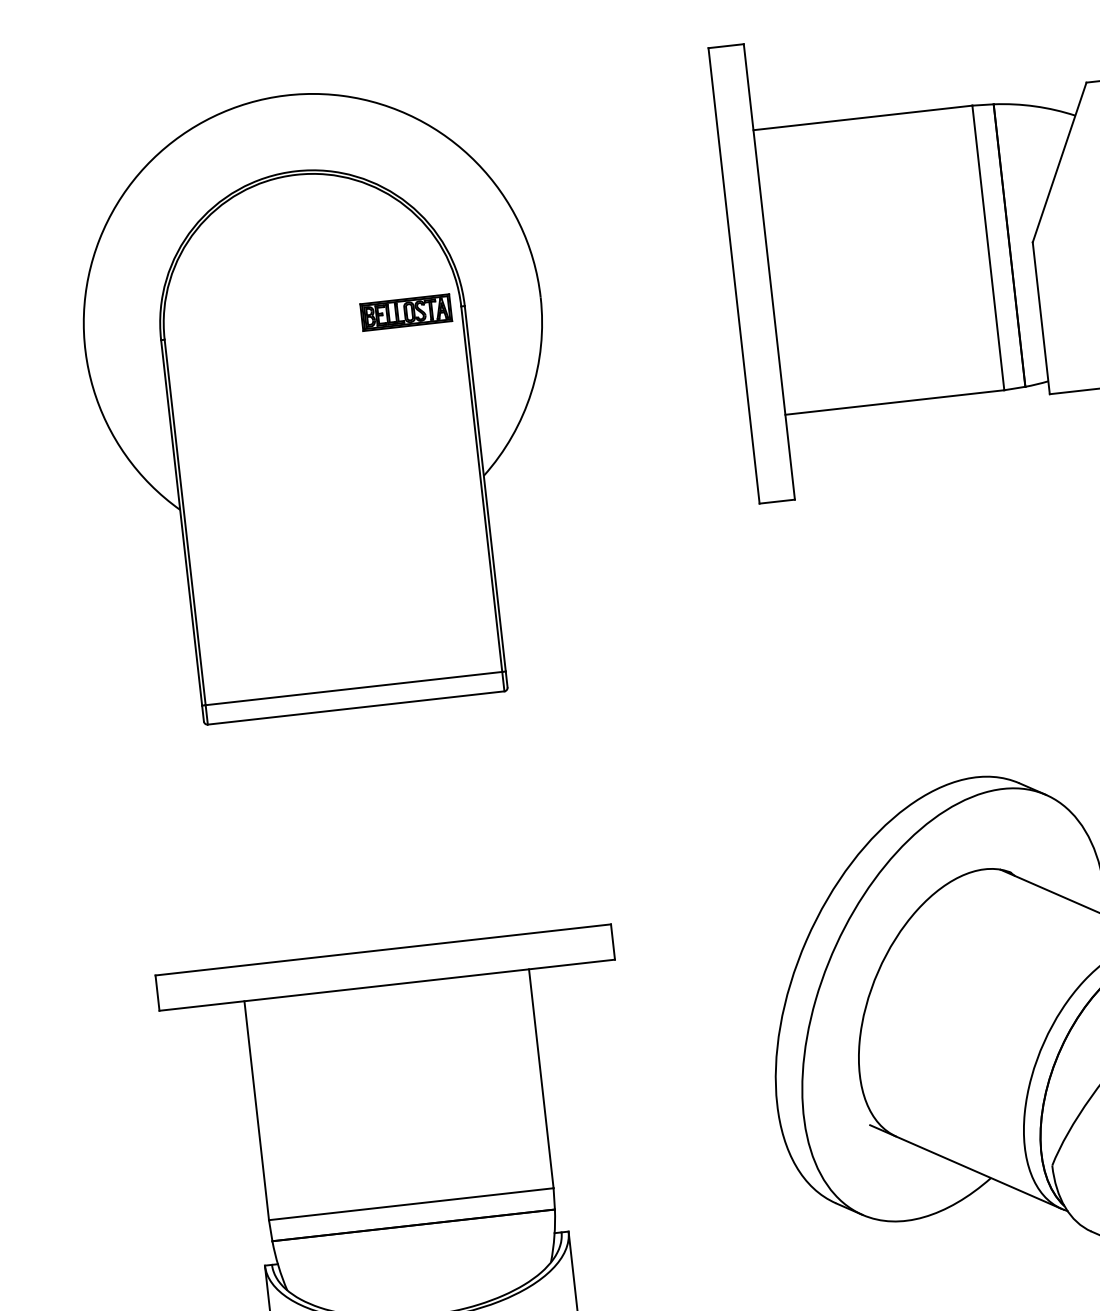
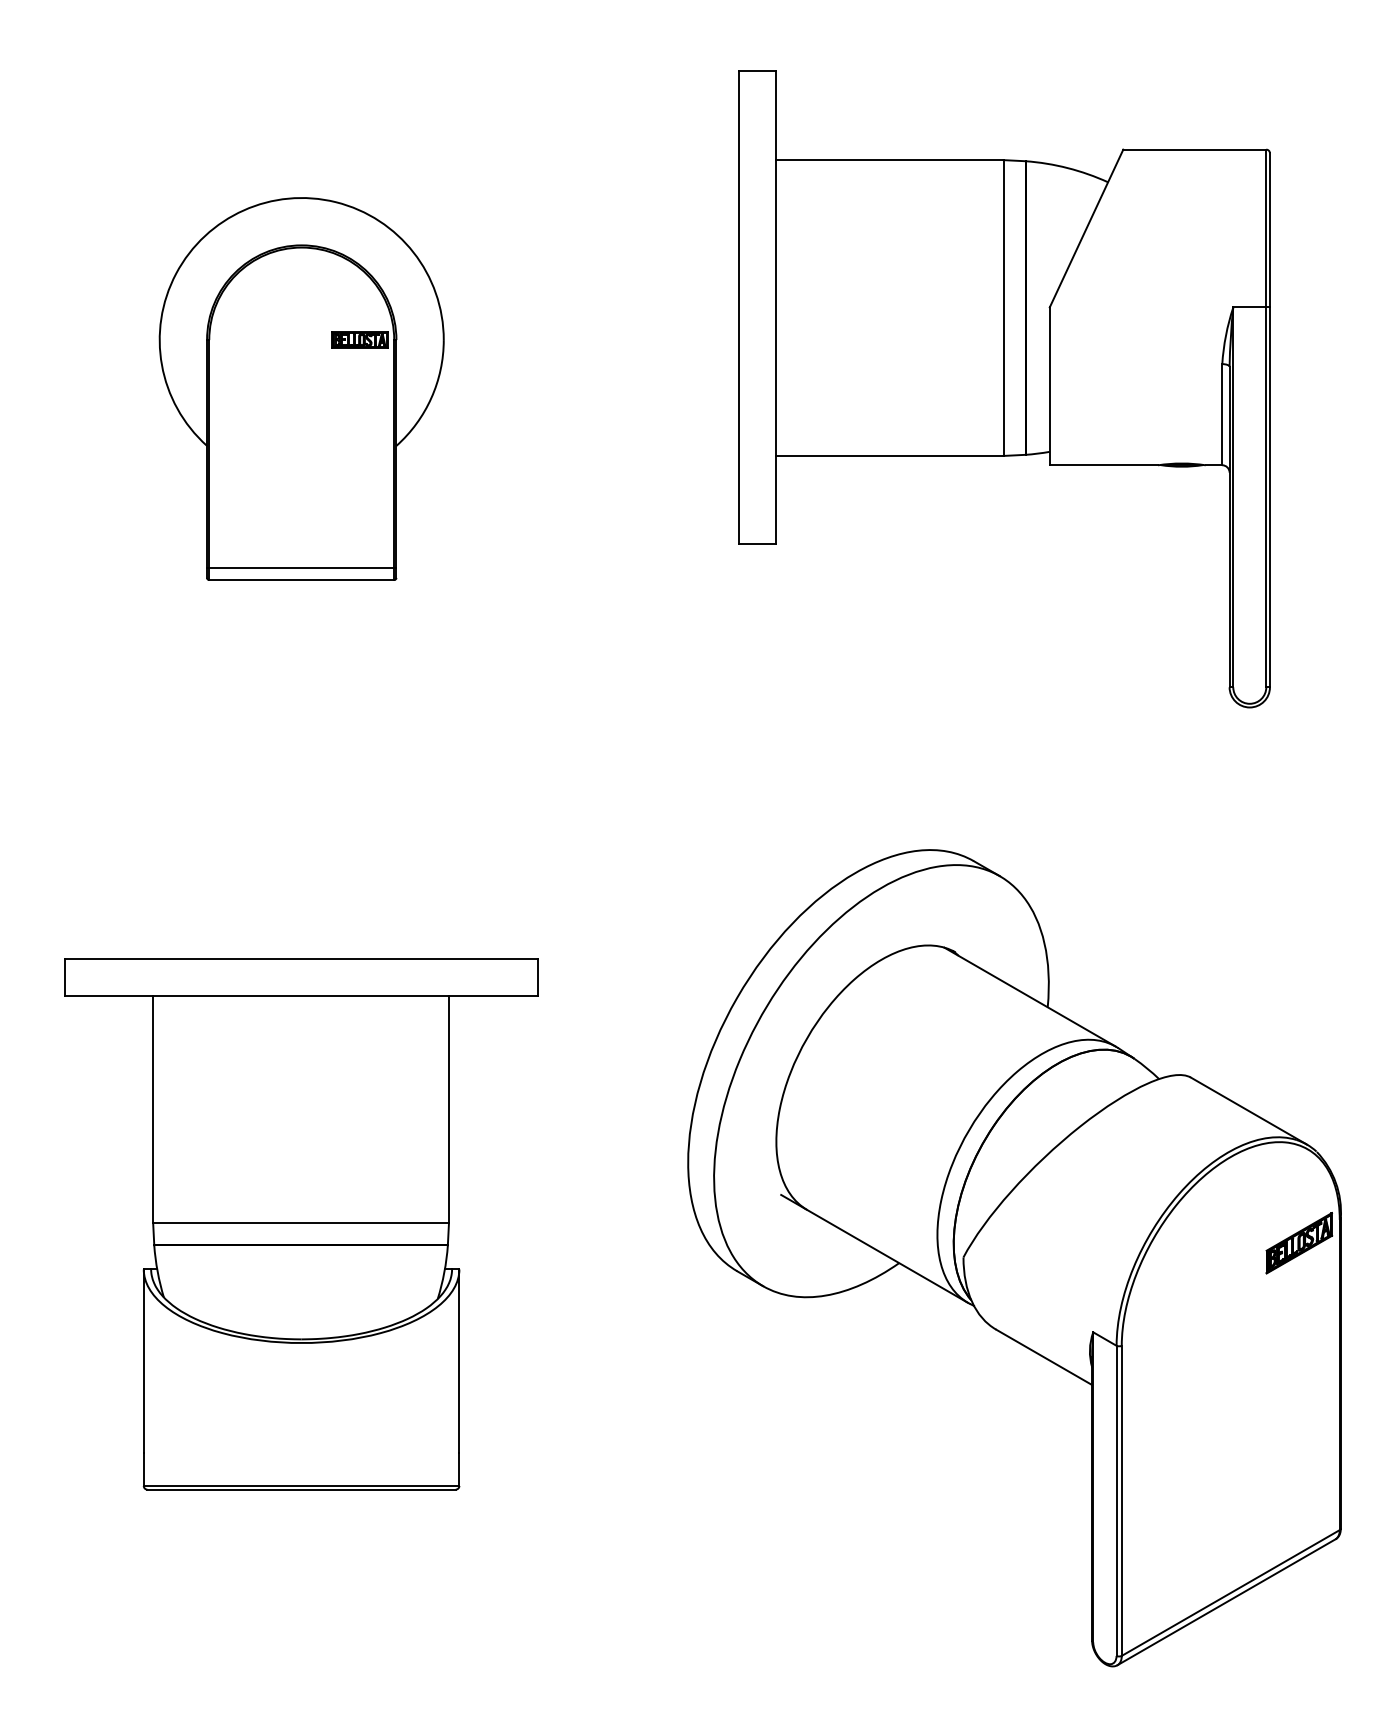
part: (321, 401) -> (301, 388), size x0.6

